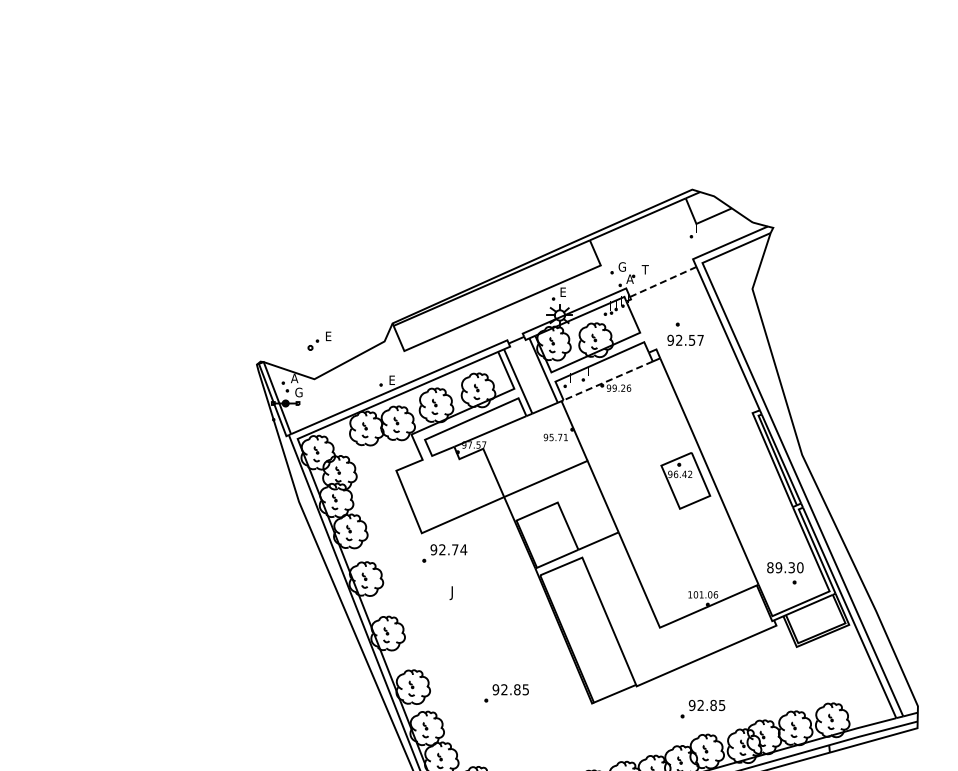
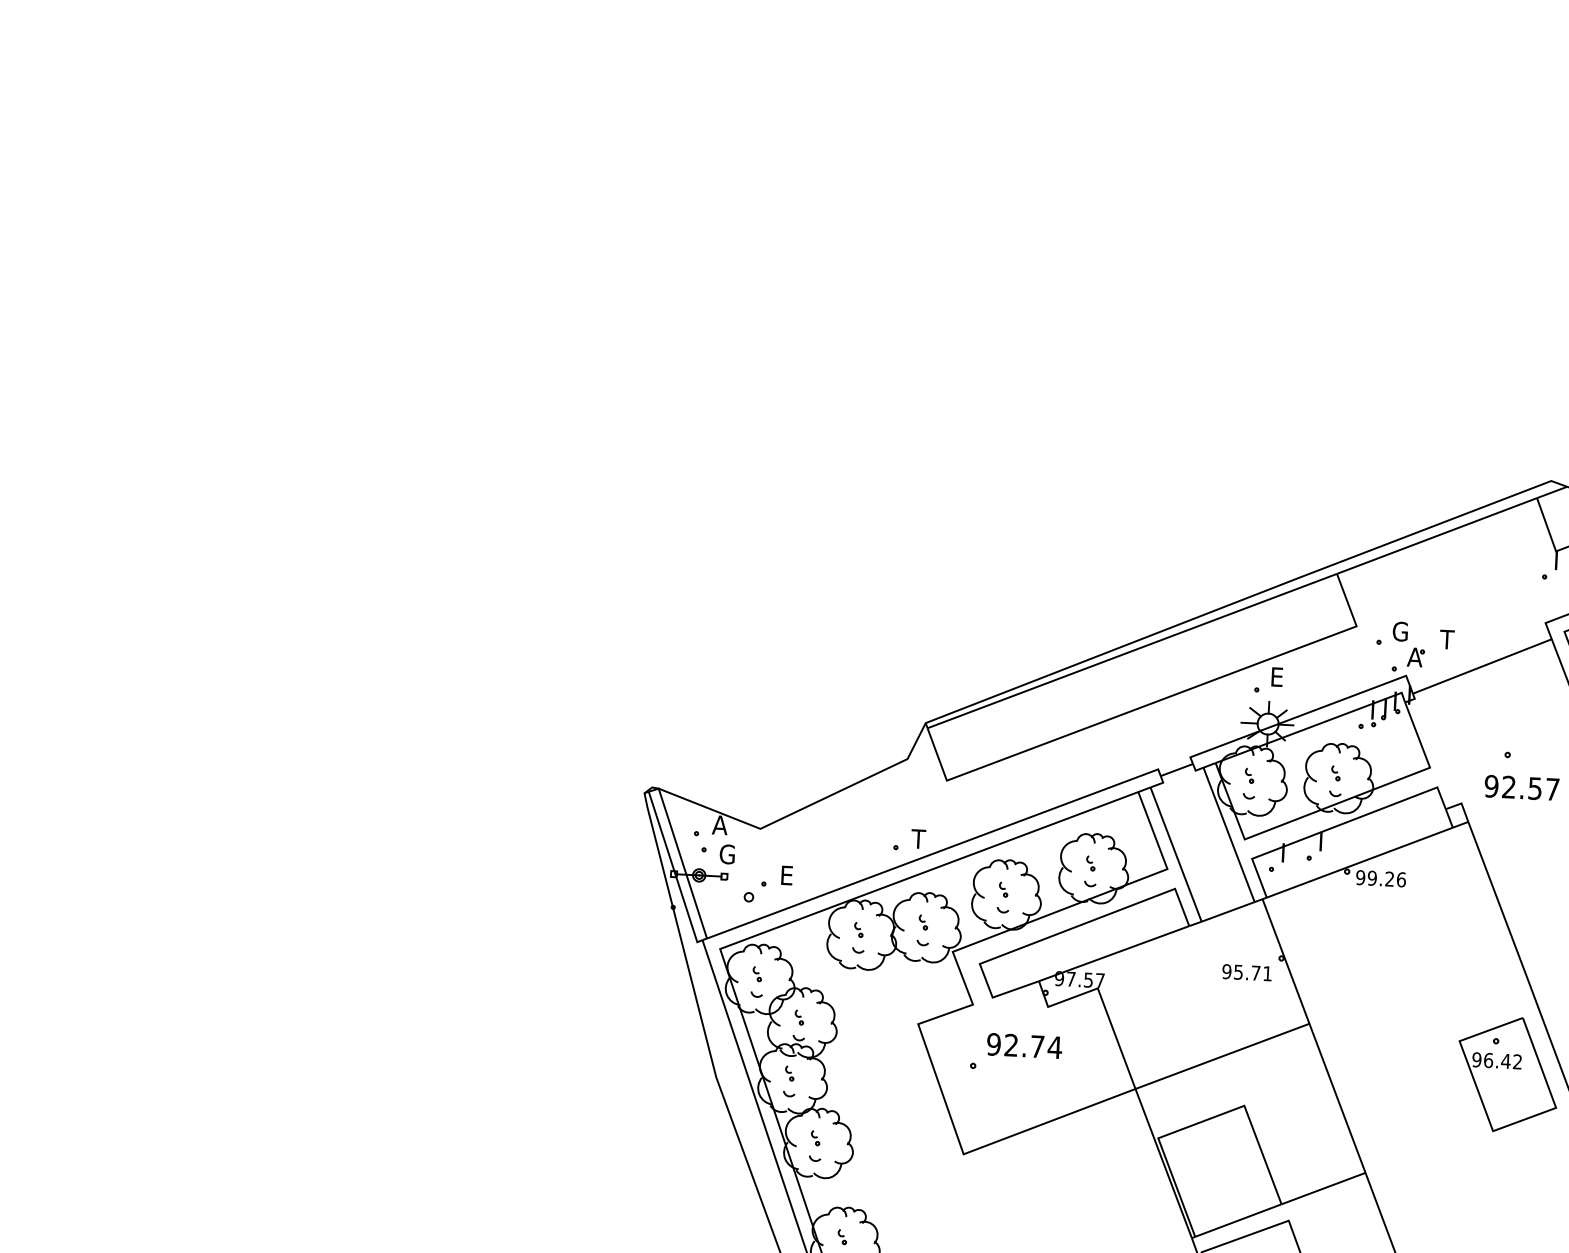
line: (663, 281) -> (1482, 665), dashed -> solid
part: (319, 340) -> (768, 882), moved
text: (391, 379) -> (917, 837), E -> T
line: (608, 380) -> (1360, 861), dashed -> solid
part: (444, 553) -> (1015, 1053), moved

